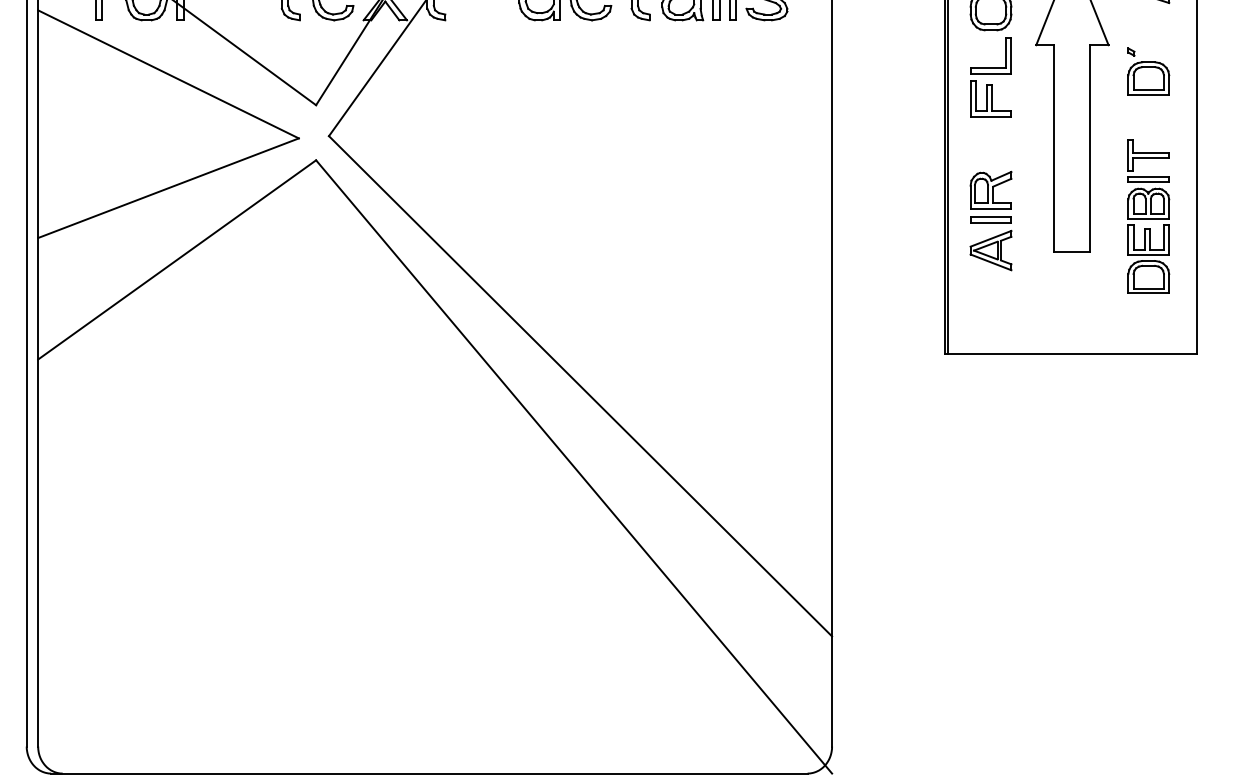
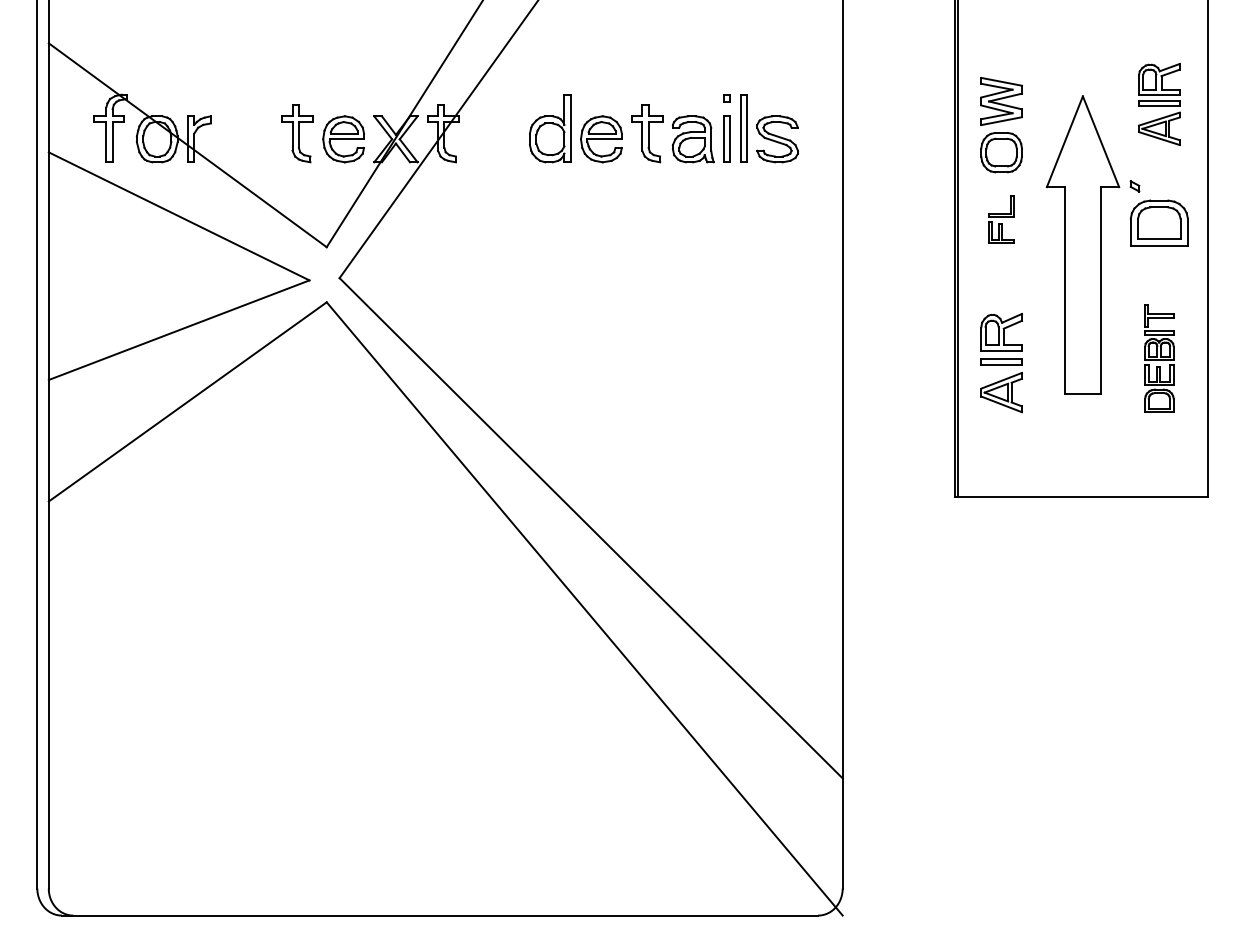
part: (1148, 71) -> (1159, 213), size x1.4
part: (990, 77) -> (1001, 219), size x0.6
part: (1148, 216) -> (1159, 358), size x0.7

